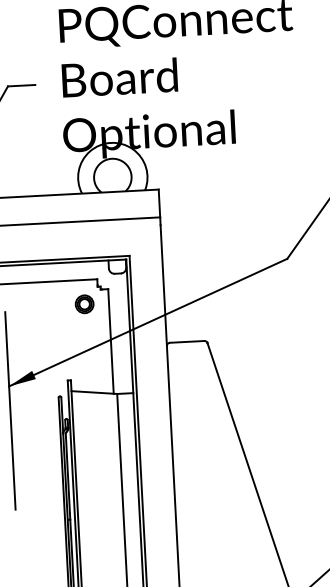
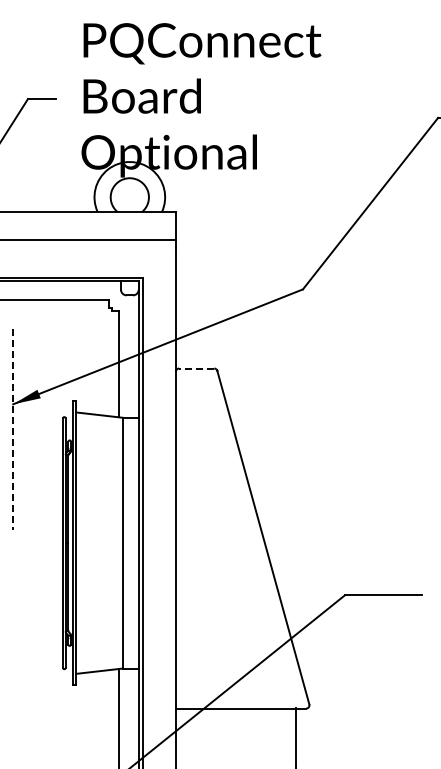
part: (84, 303) -> (94, 324), removed
line: (186, 341) -> (196, 368), solid -> dashed
line: (10, 411) -> (13, 429), solid -> dashed

